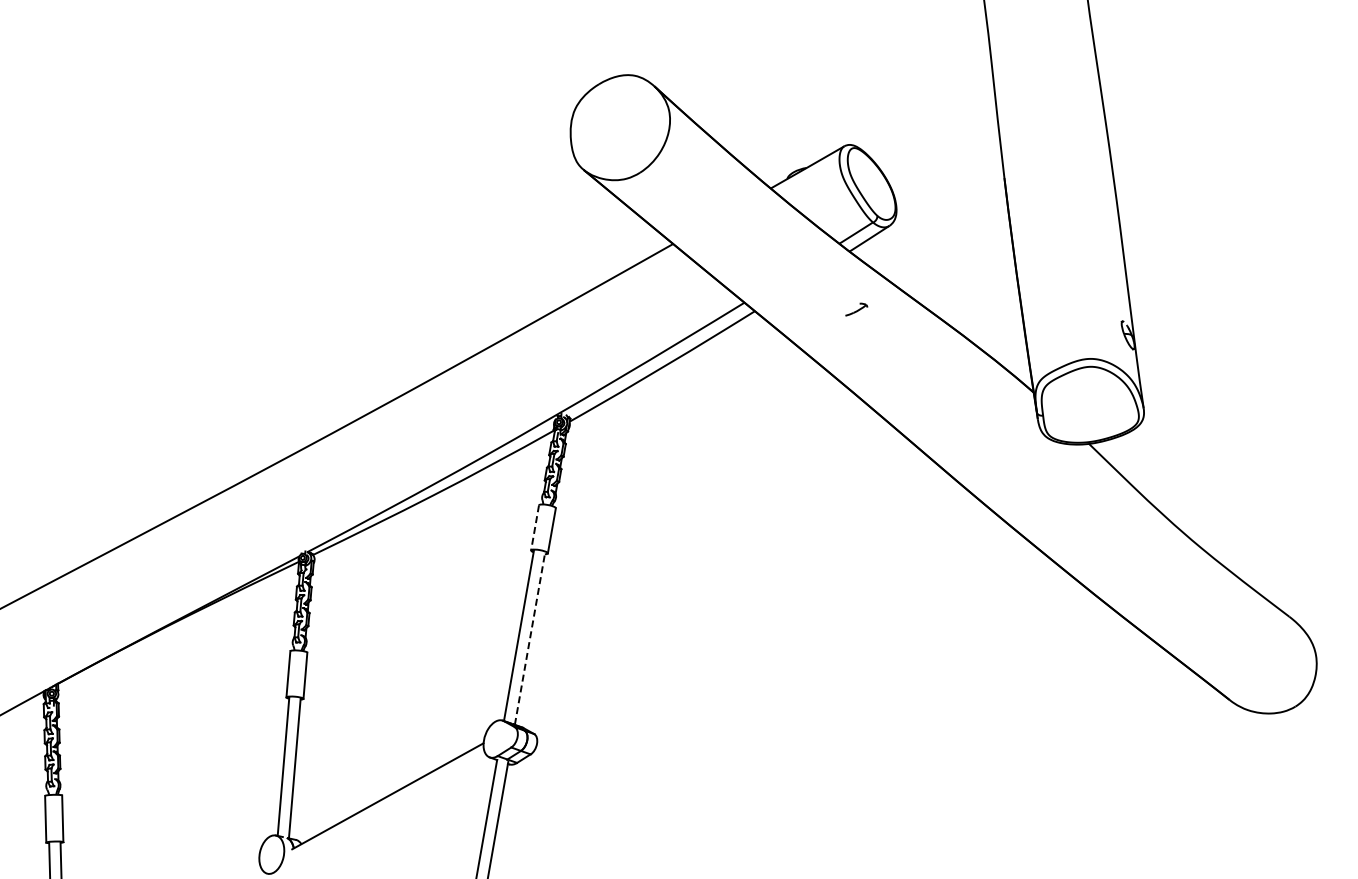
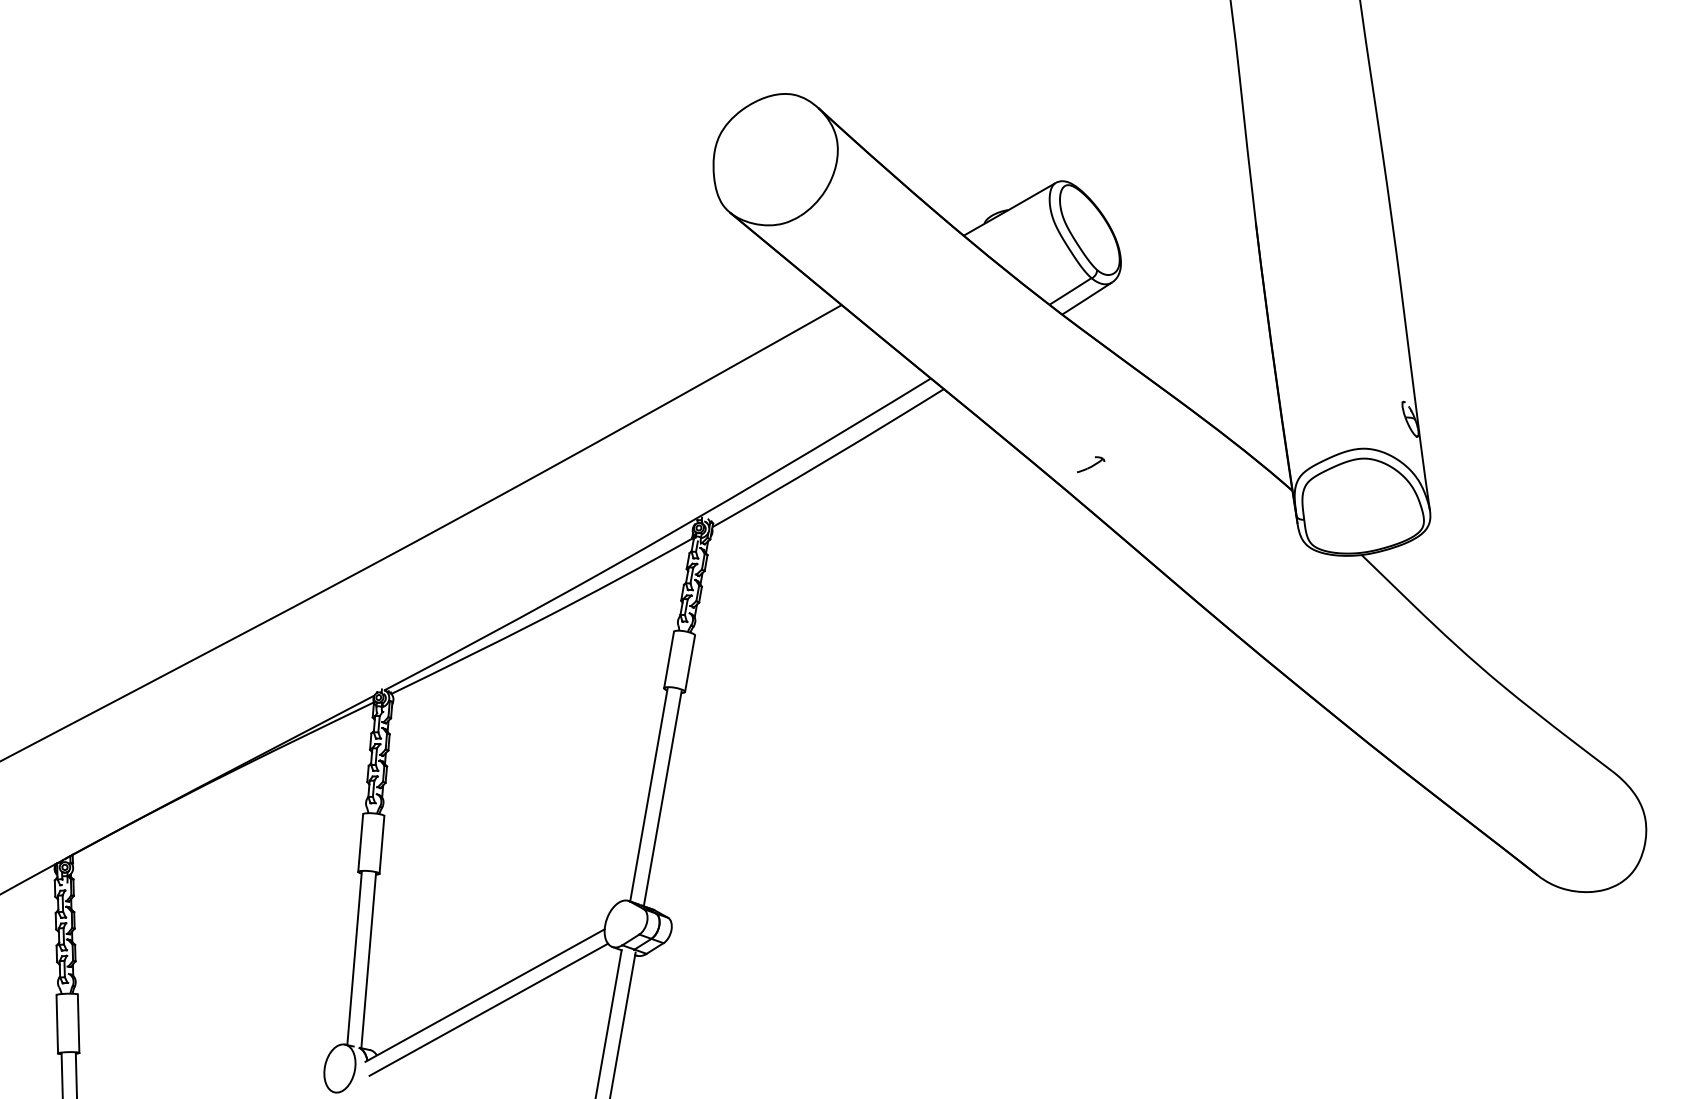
part: (856, 309) -> (1090, 464), moved
line: (535, 527) -> (669, 659), dashed -> solid
line: (530, 638) -> (663, 798), dashed -> solid
line: (390, 807) -> (488, 1009), added

